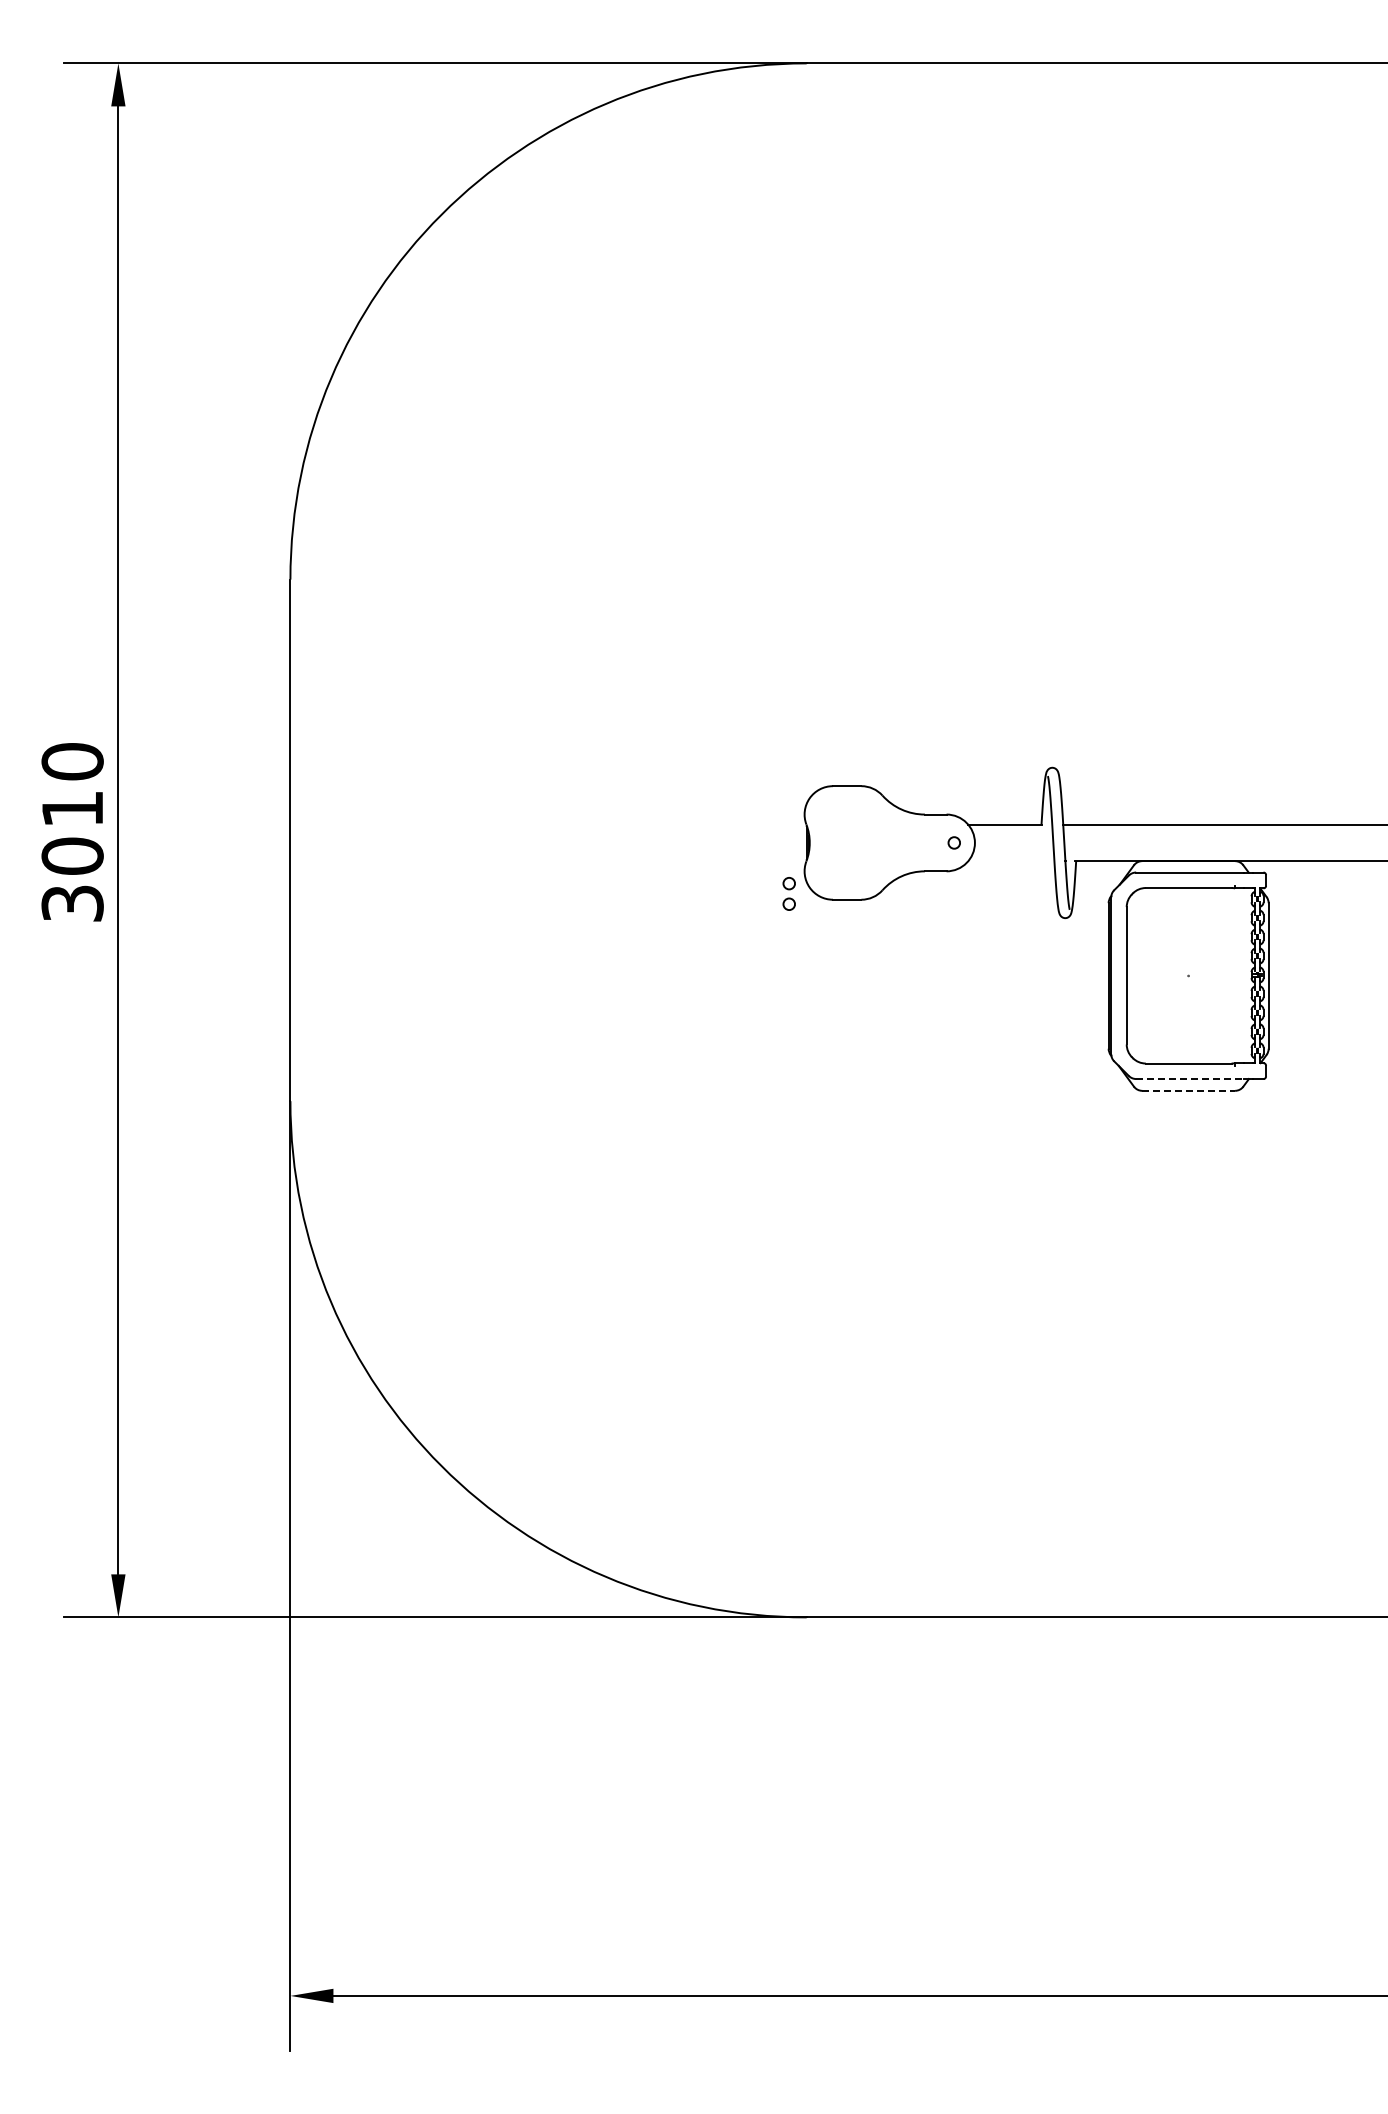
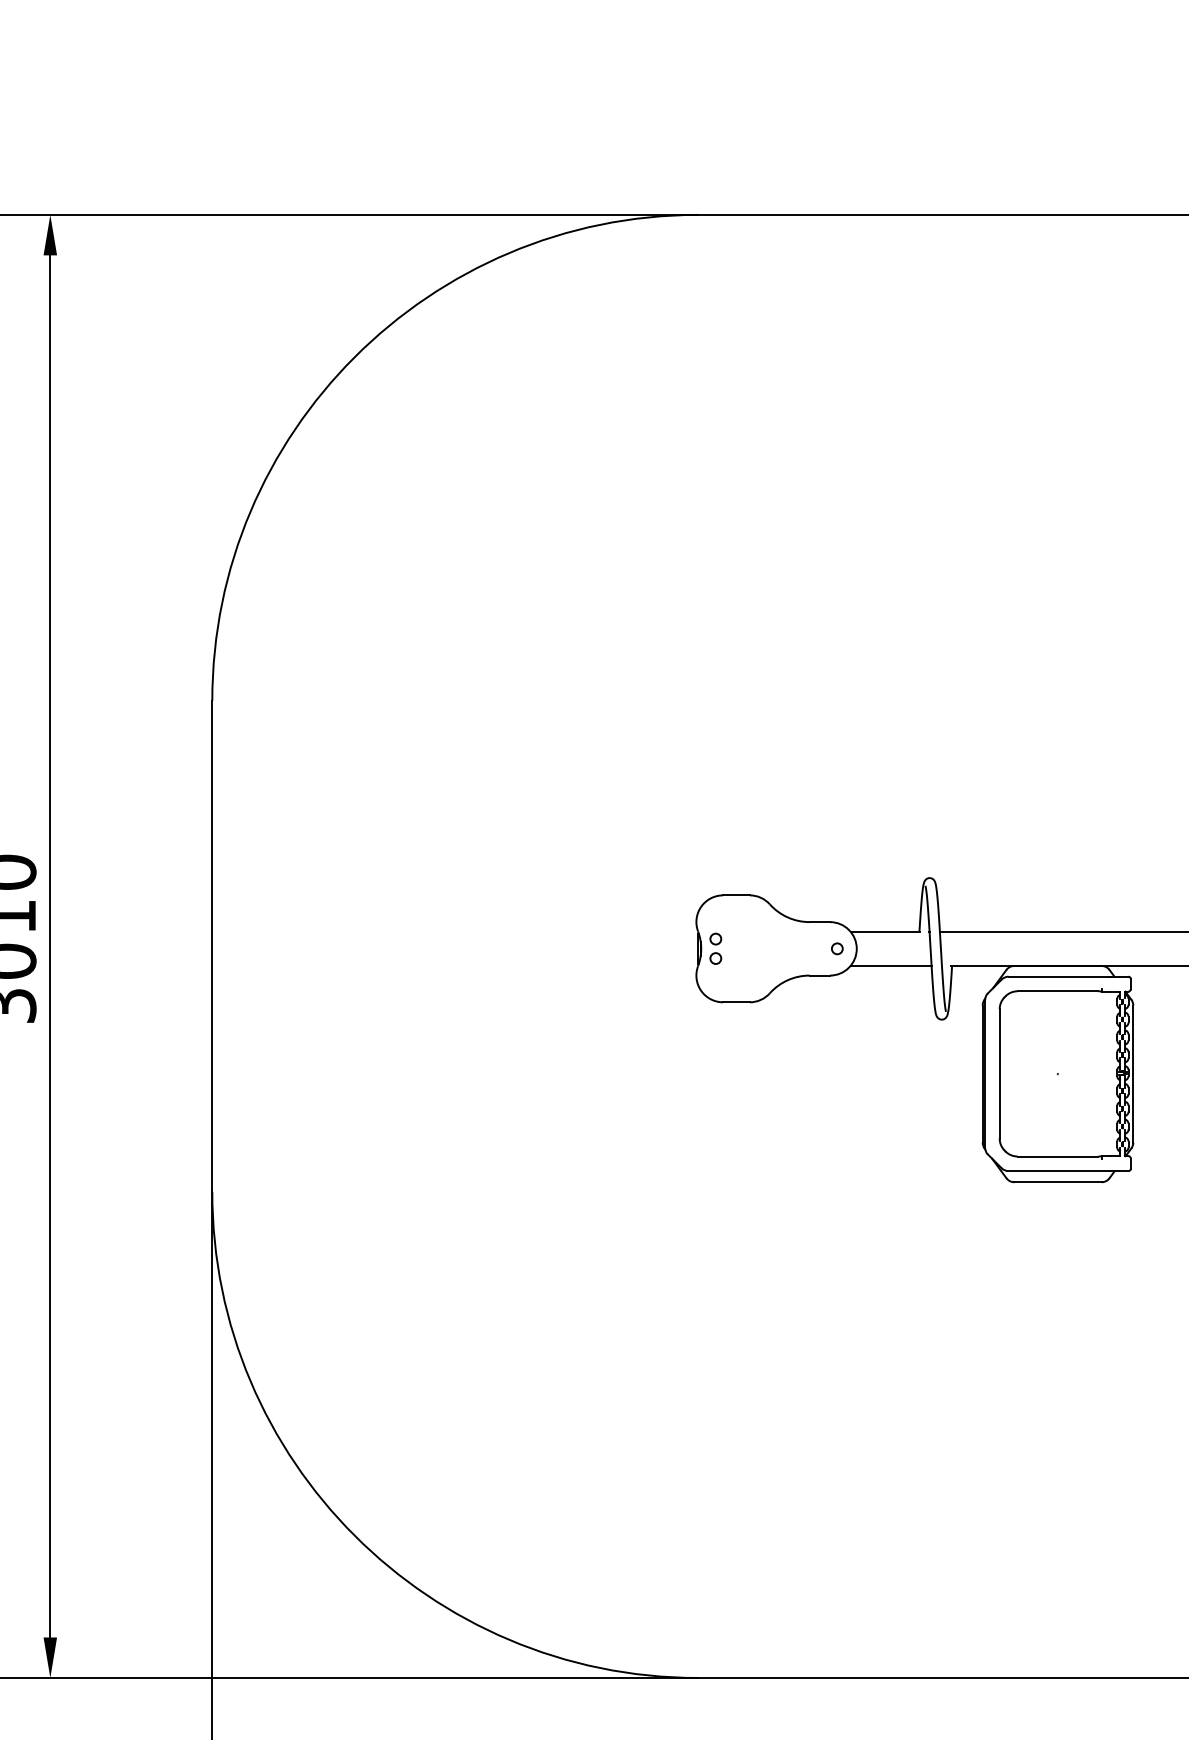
line: (1011, 861) -> (891, 966), added
part: (788, 893) -> (715, 948), moved
line: (1189, 1079) -> (1058, 1171), dashed -> solid
line: (1189, 1090) -> (1058, 1181), dashed -> solid

